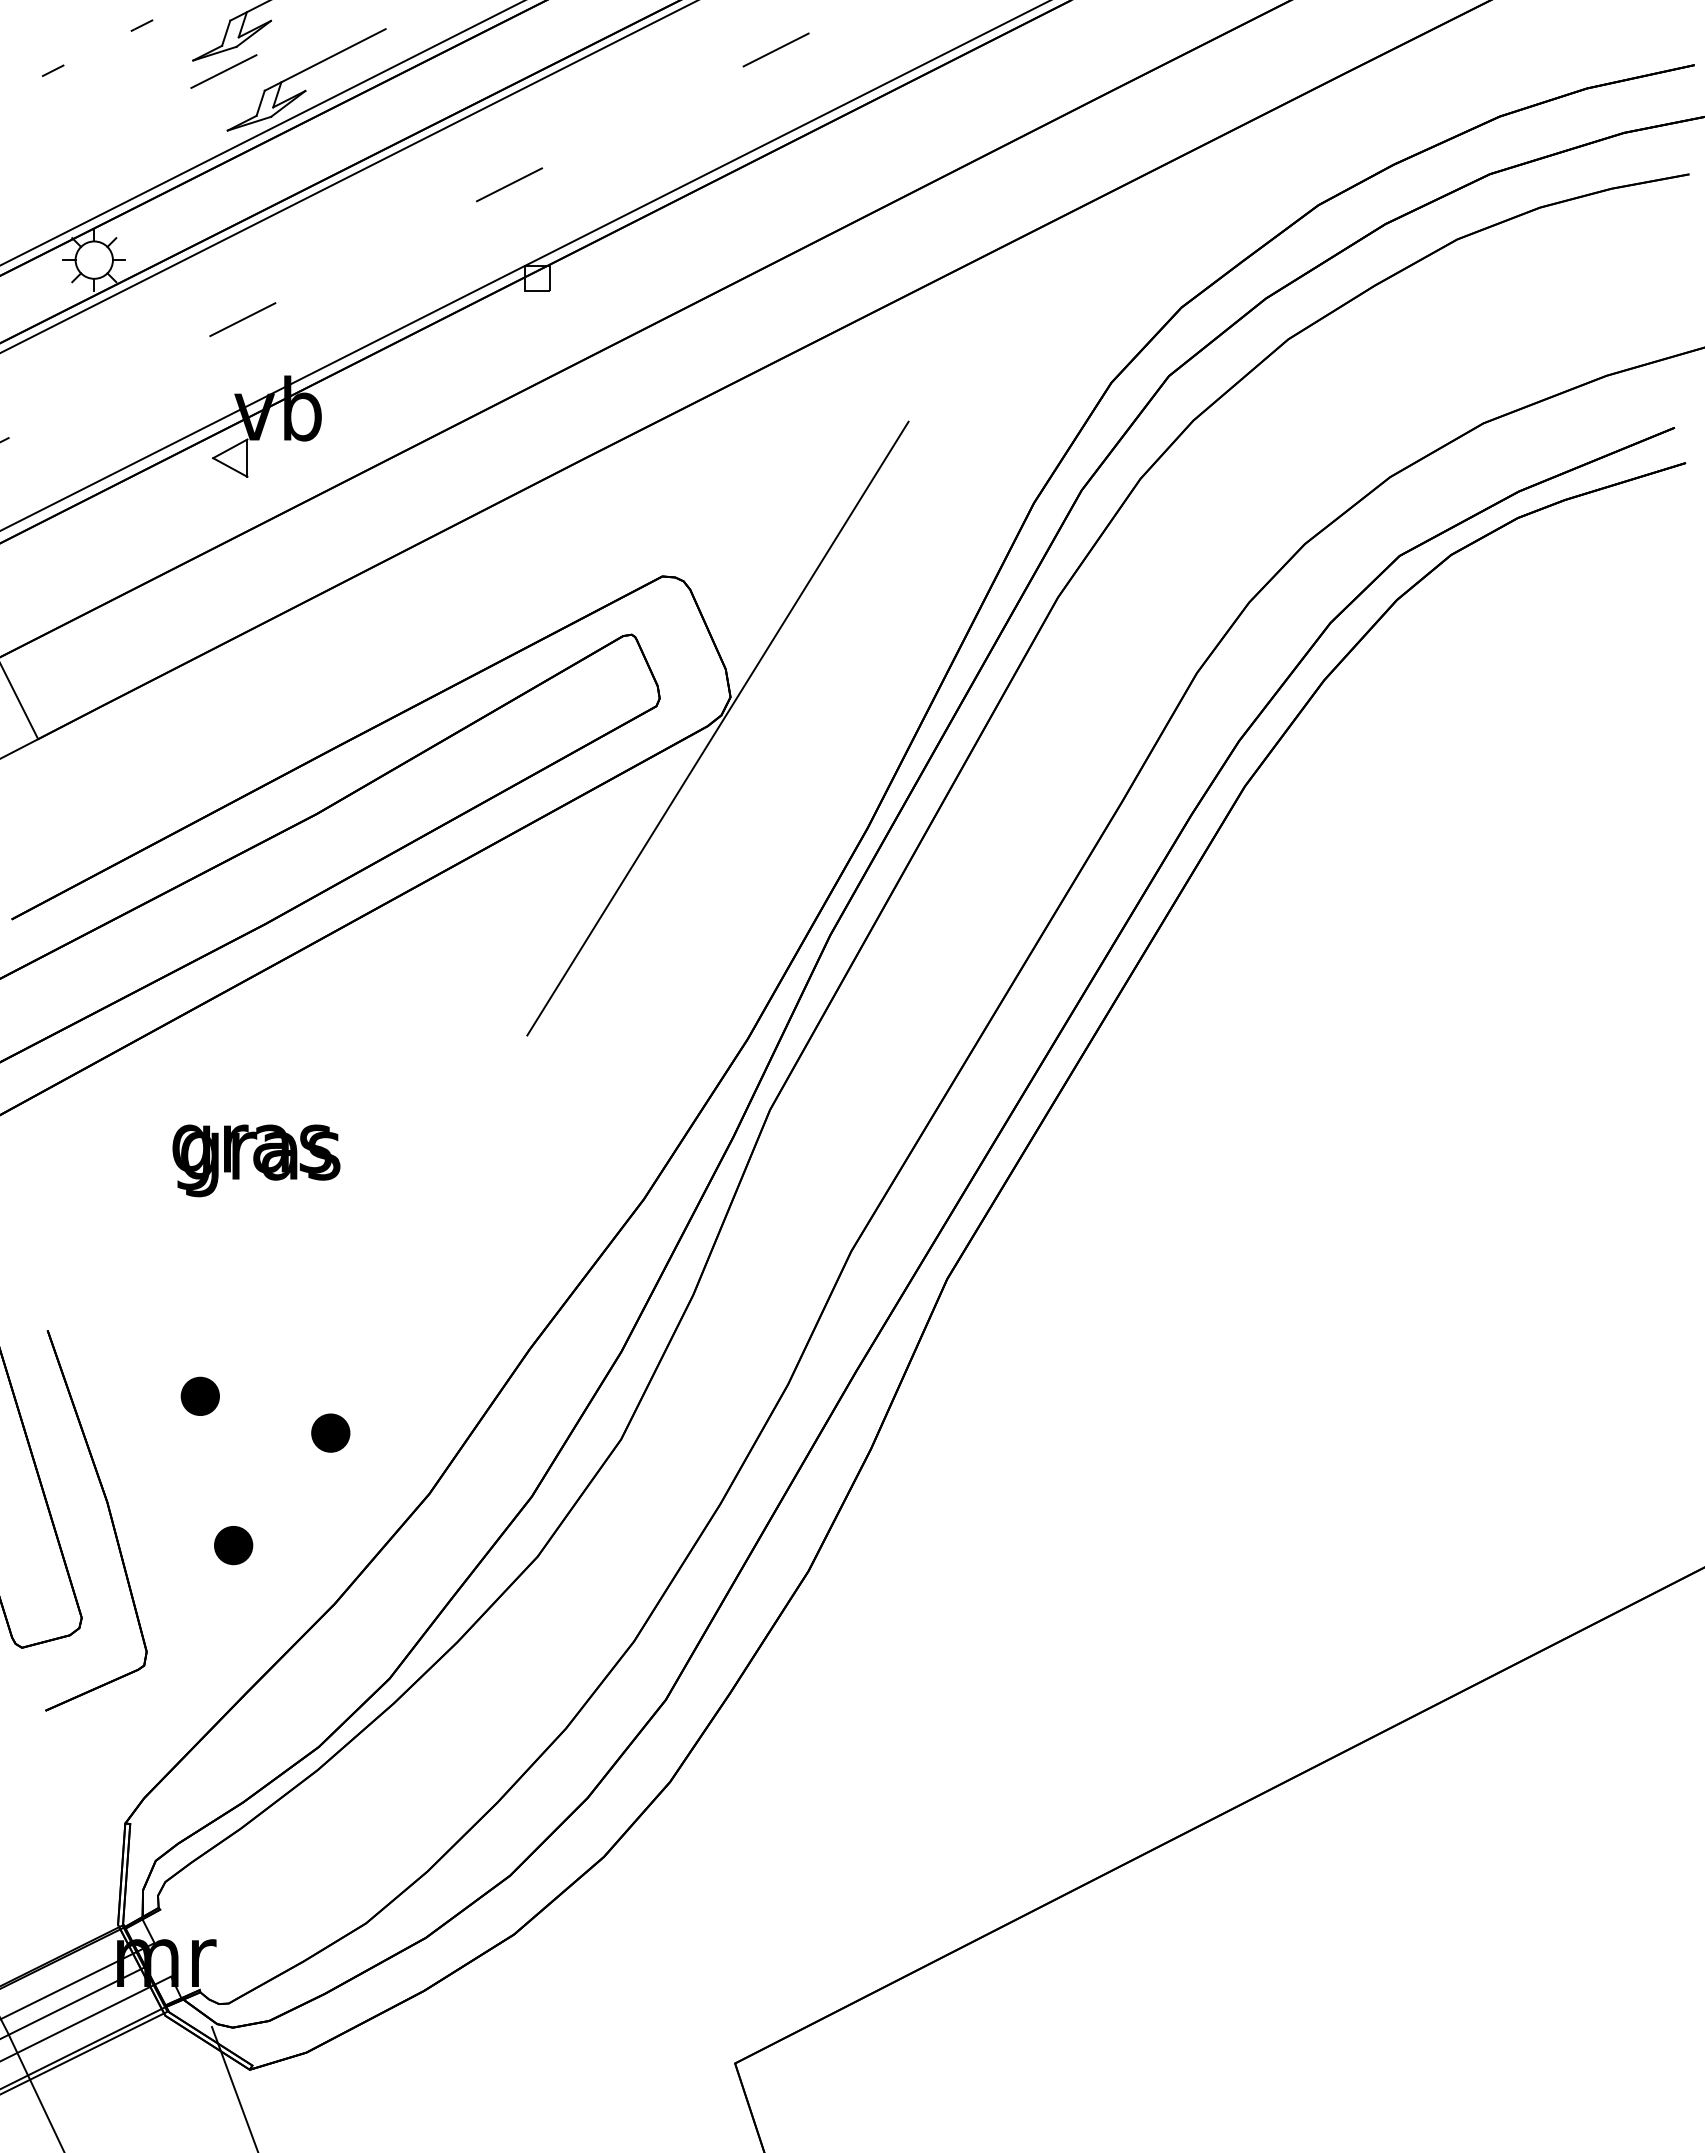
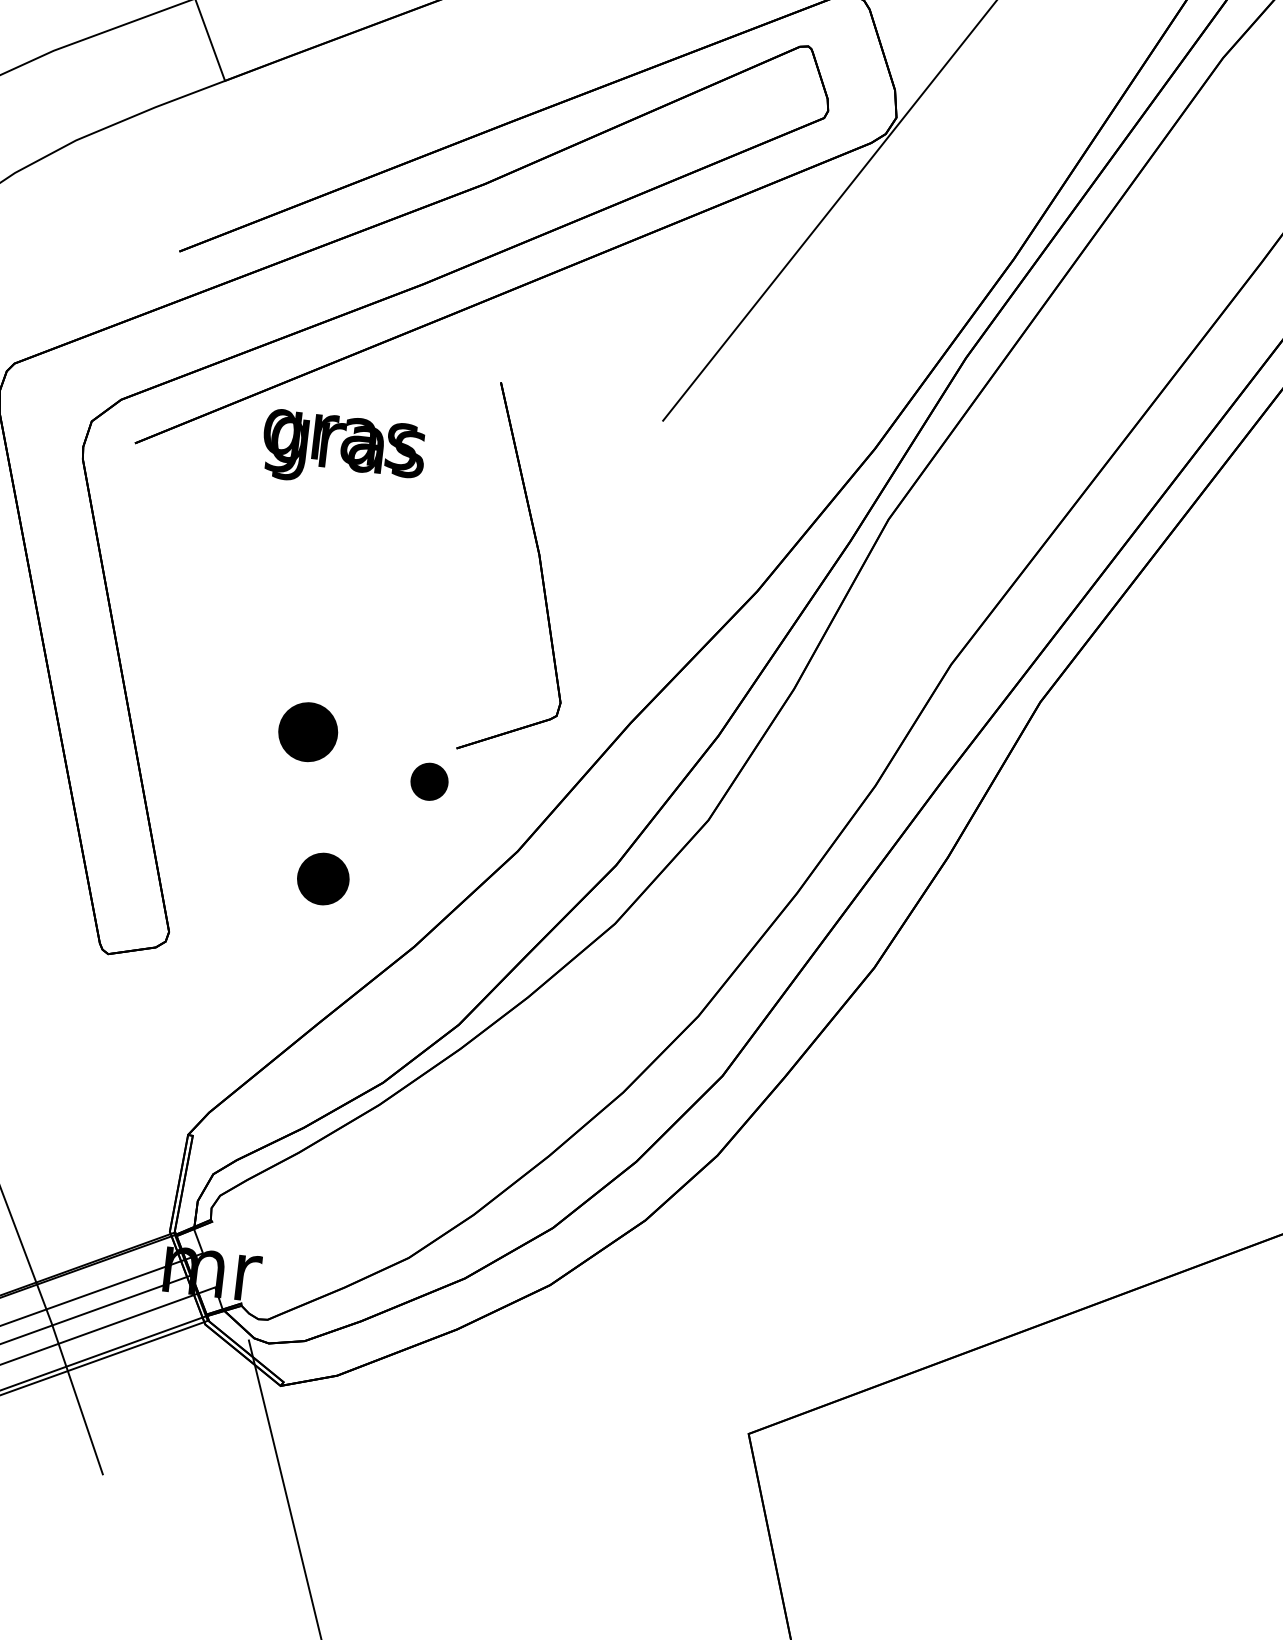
text: (256, 1160) -> (343, 451), moved
part: (199, 1395) -> (307, 730), size x1.6
part: (109, 1515) -> (539, 567), moved
part: (233, 1545) -> (323, 879), size x1.4

